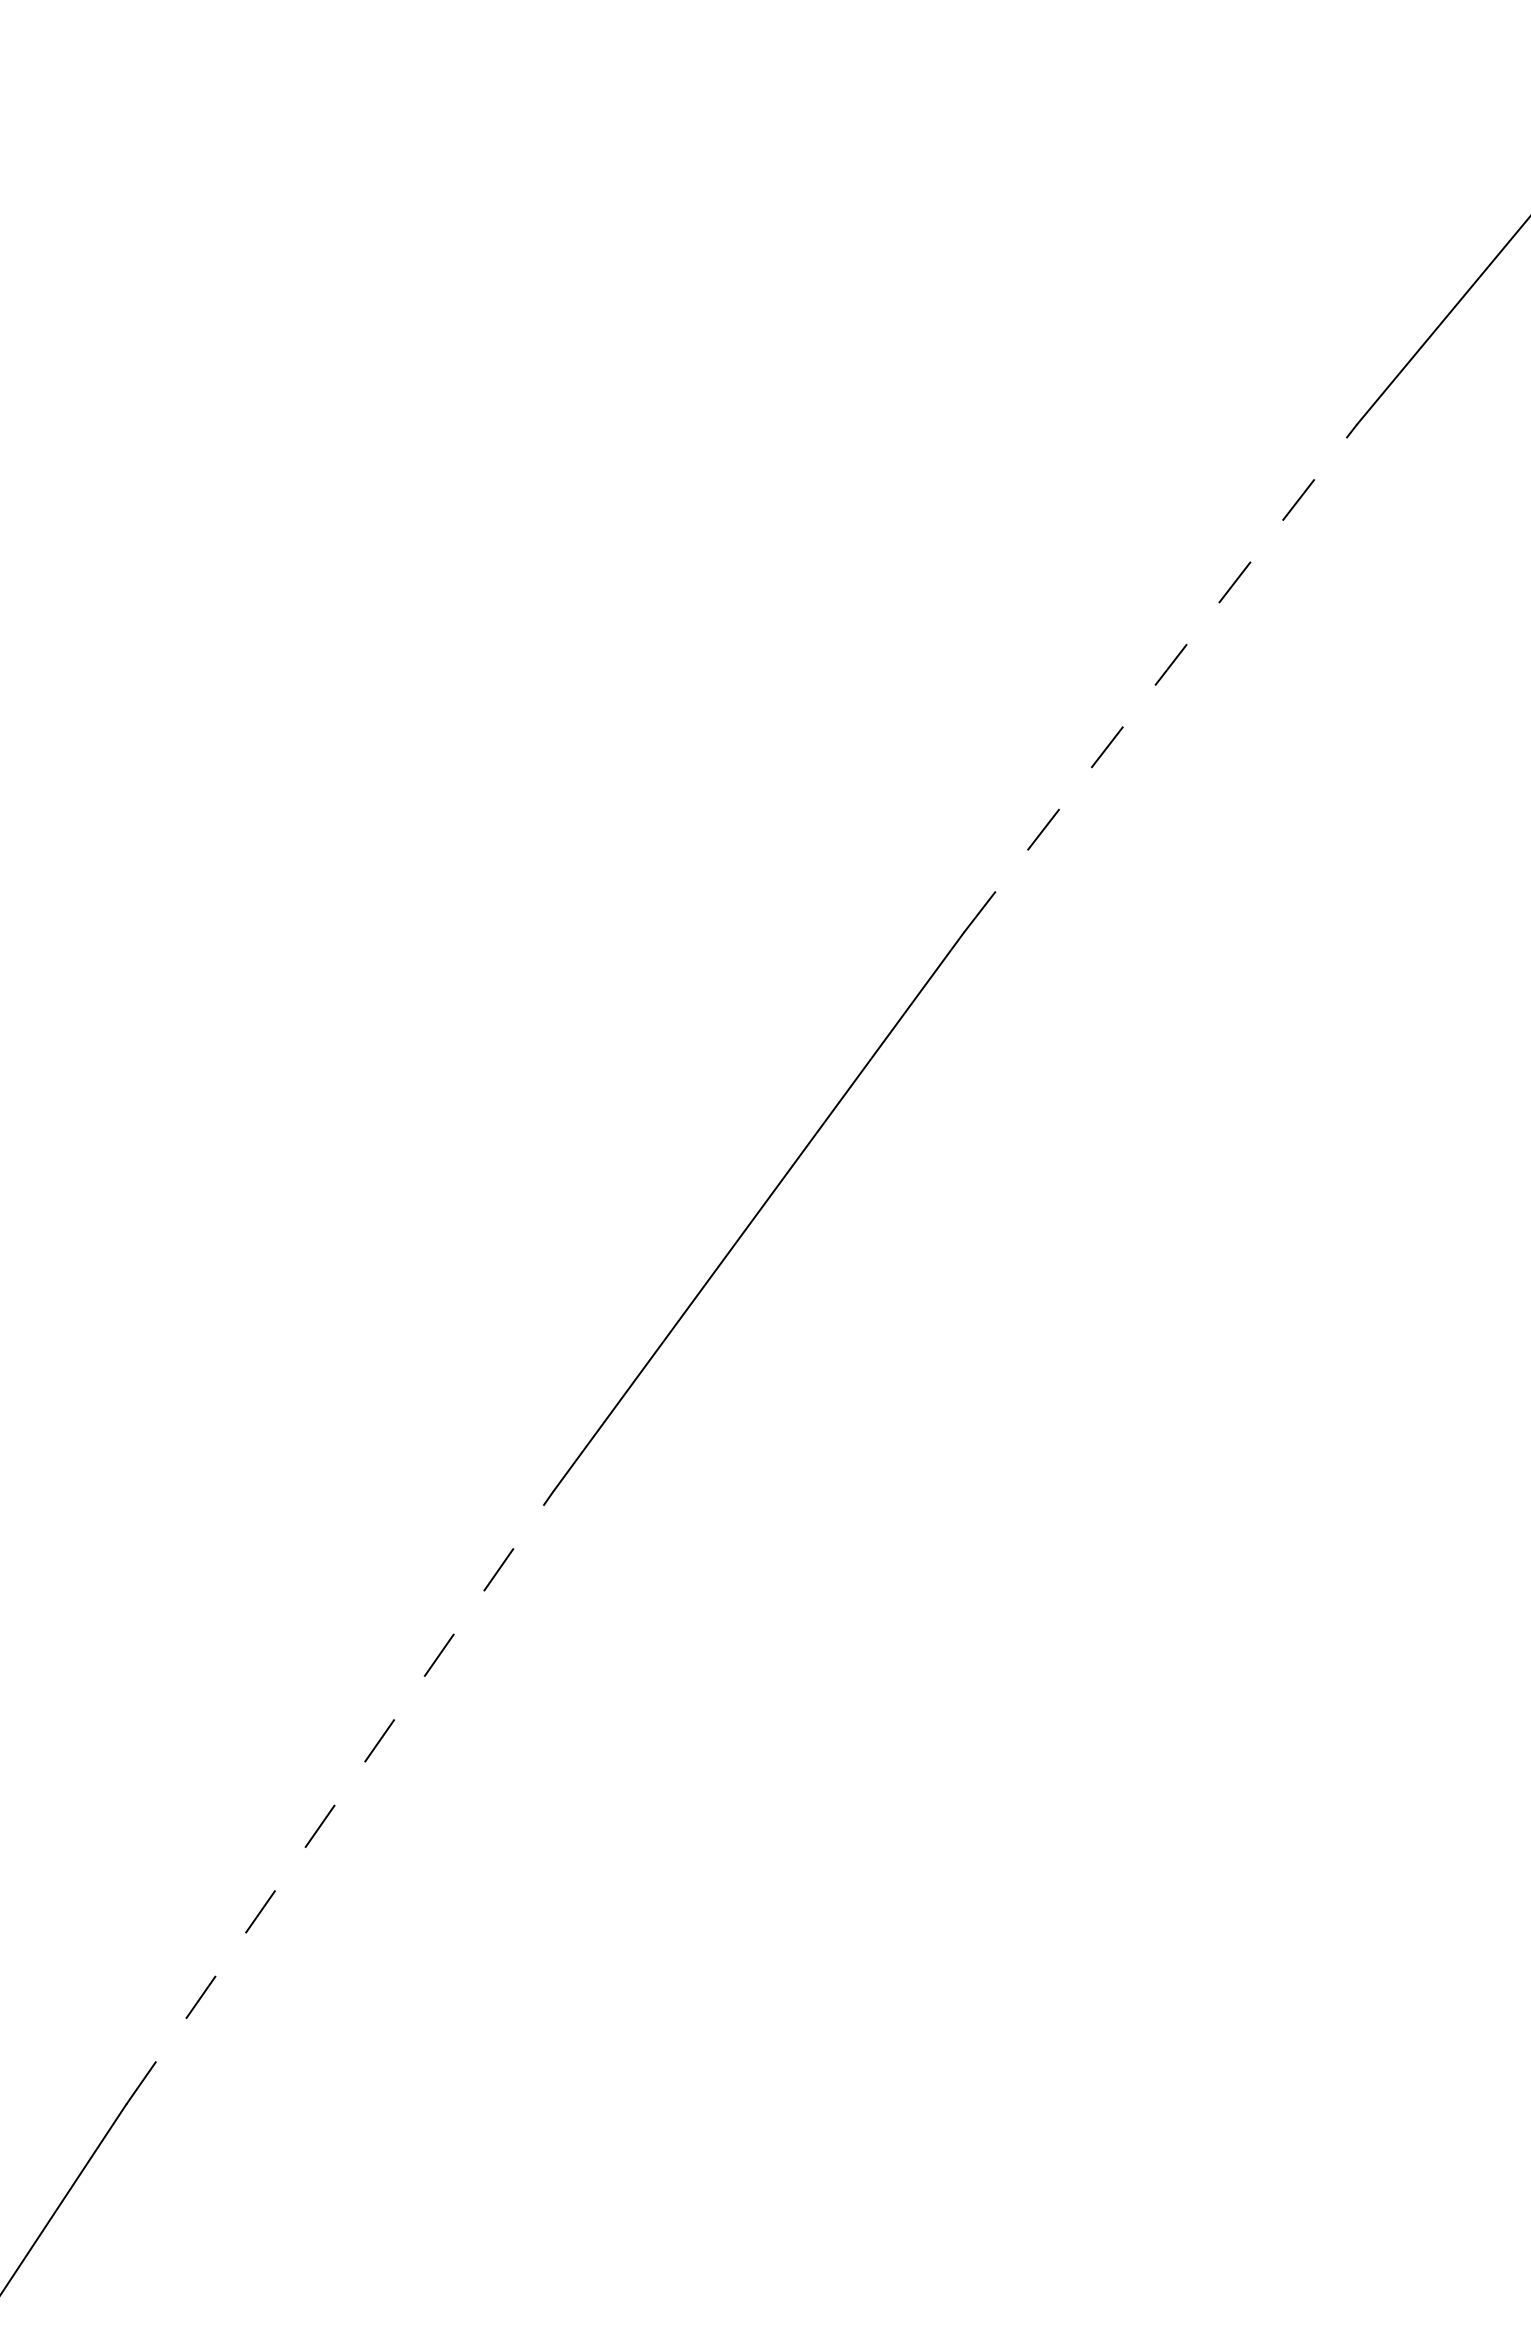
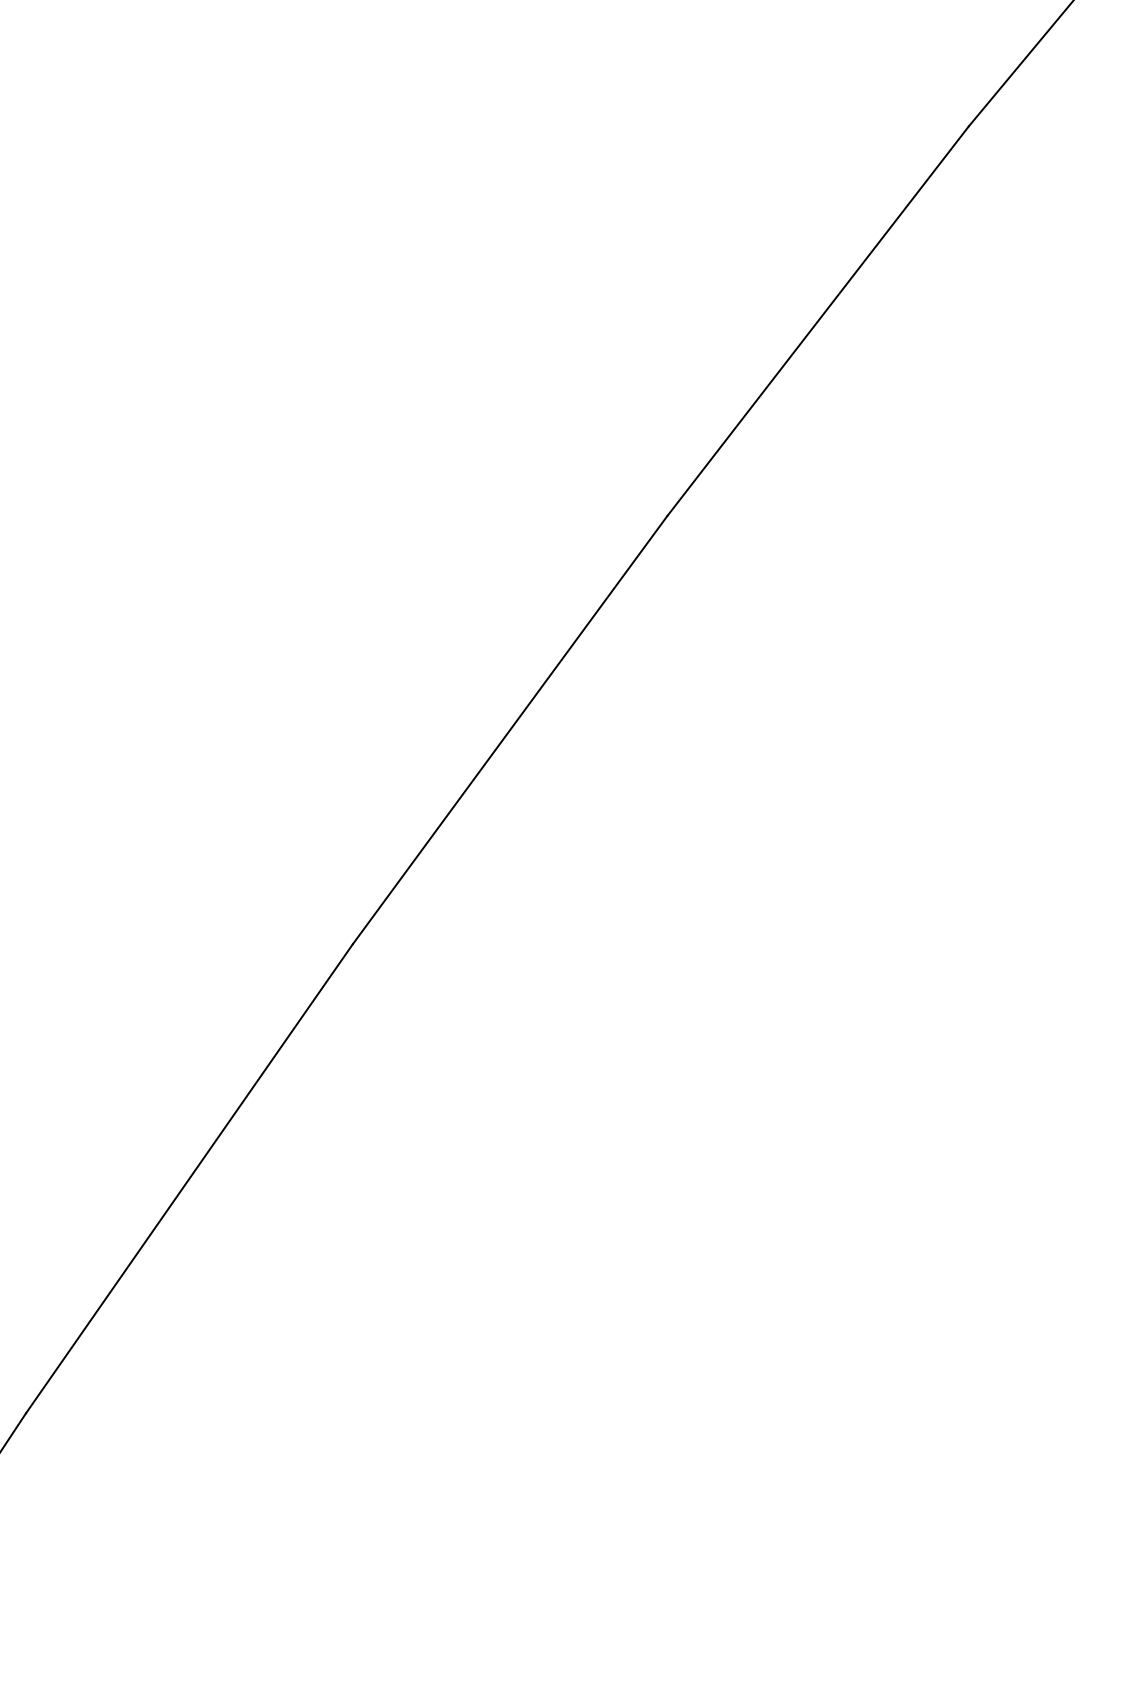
line: (1160, 678) -> (818, 321), dashed -> solid
line: (340, 1797) -> (190, 1178), dashed -> solid

